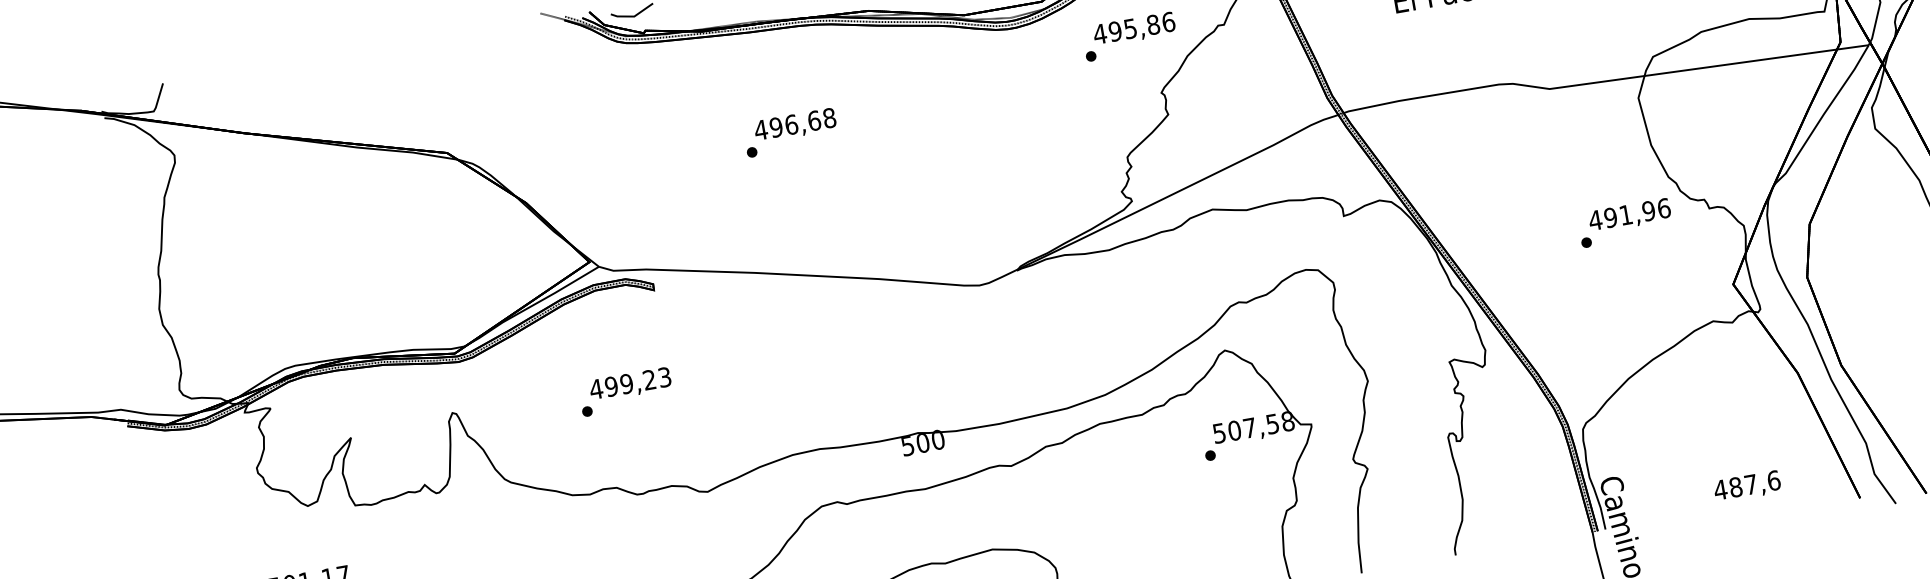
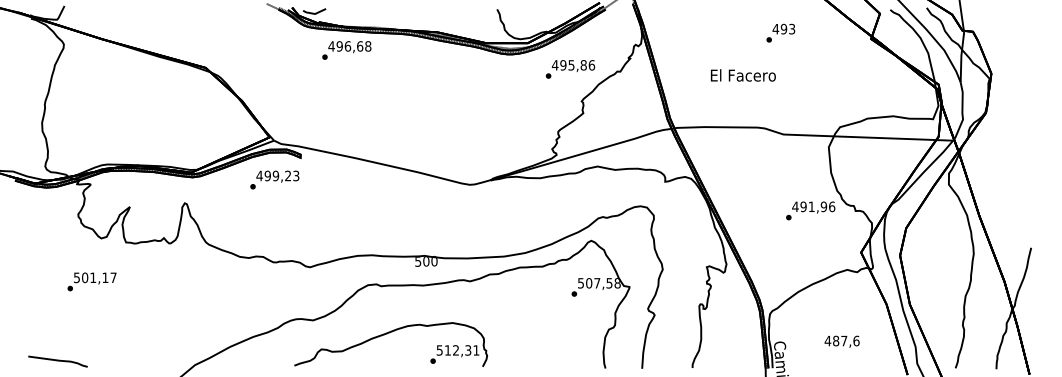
text: (790, 132) -> (346, 50), moved
text: (625, 391) -> (274, 179), moved
text: (1746, 486) -> (841, 341), moved

